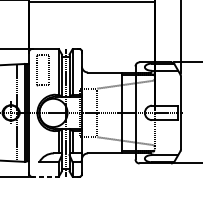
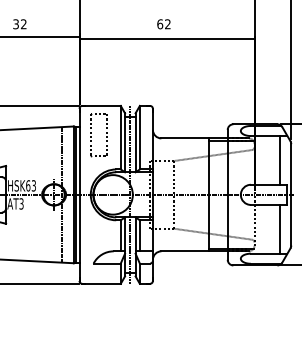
line: (172, 88) -> (279, 160), added
line: (172, 137) -> (279, 228), added
line: (45, 176) -> (102, 283), dashed -> solid

